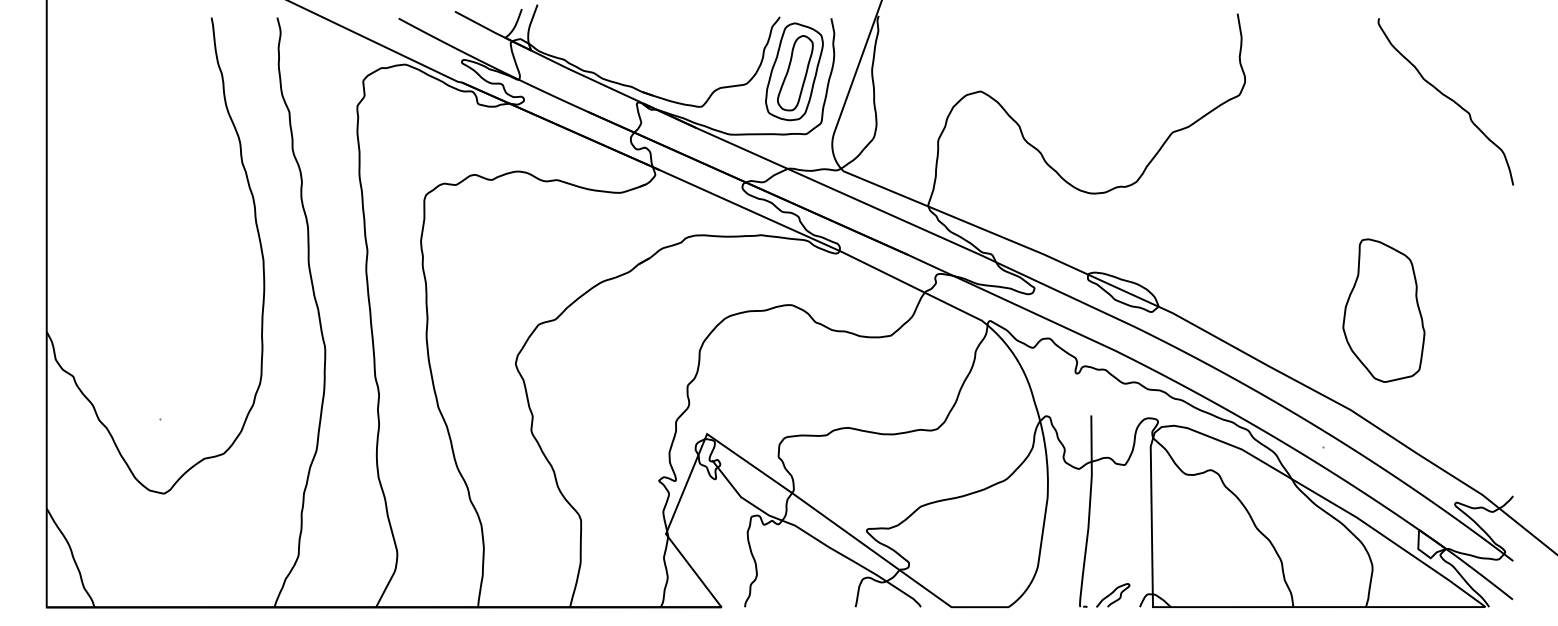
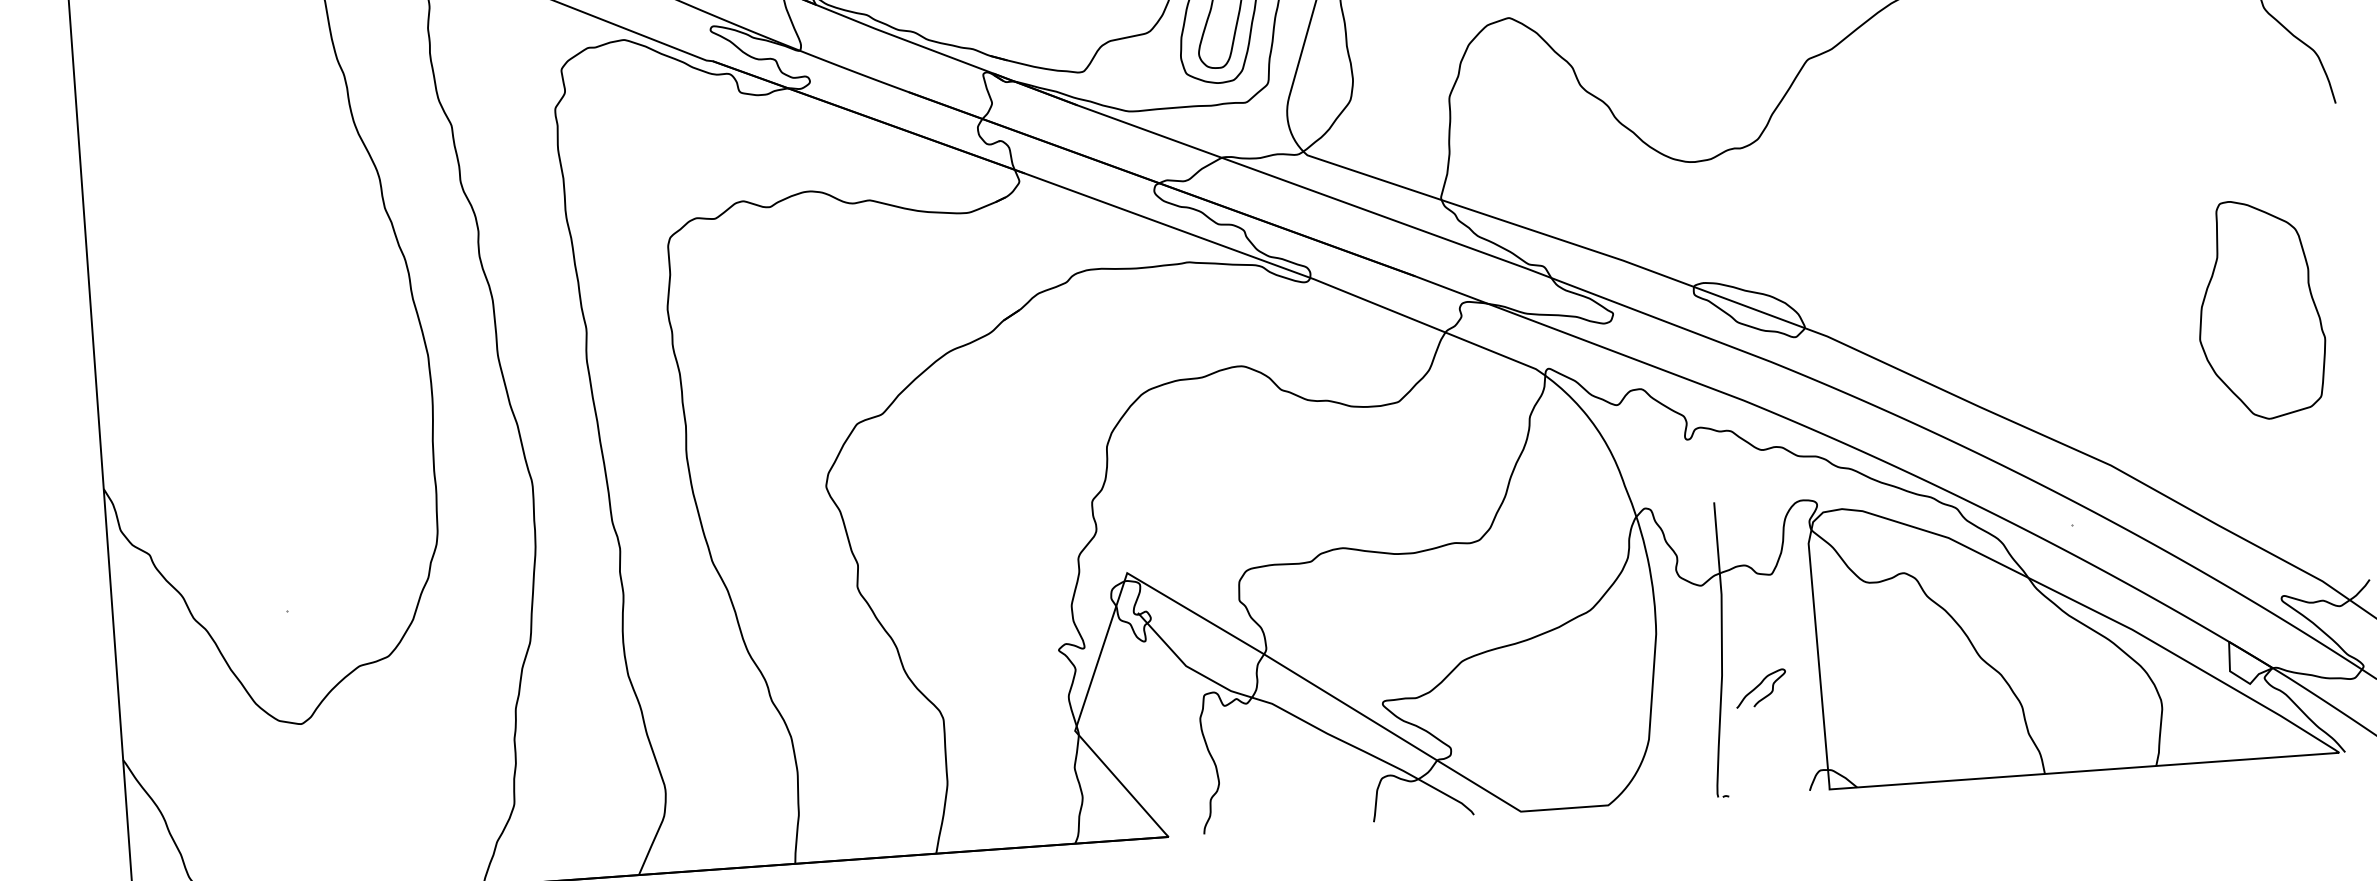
part: (1383, 310) -> (2259, 309), moved
curve: (1113, 593) -> (1761, 685), moved

